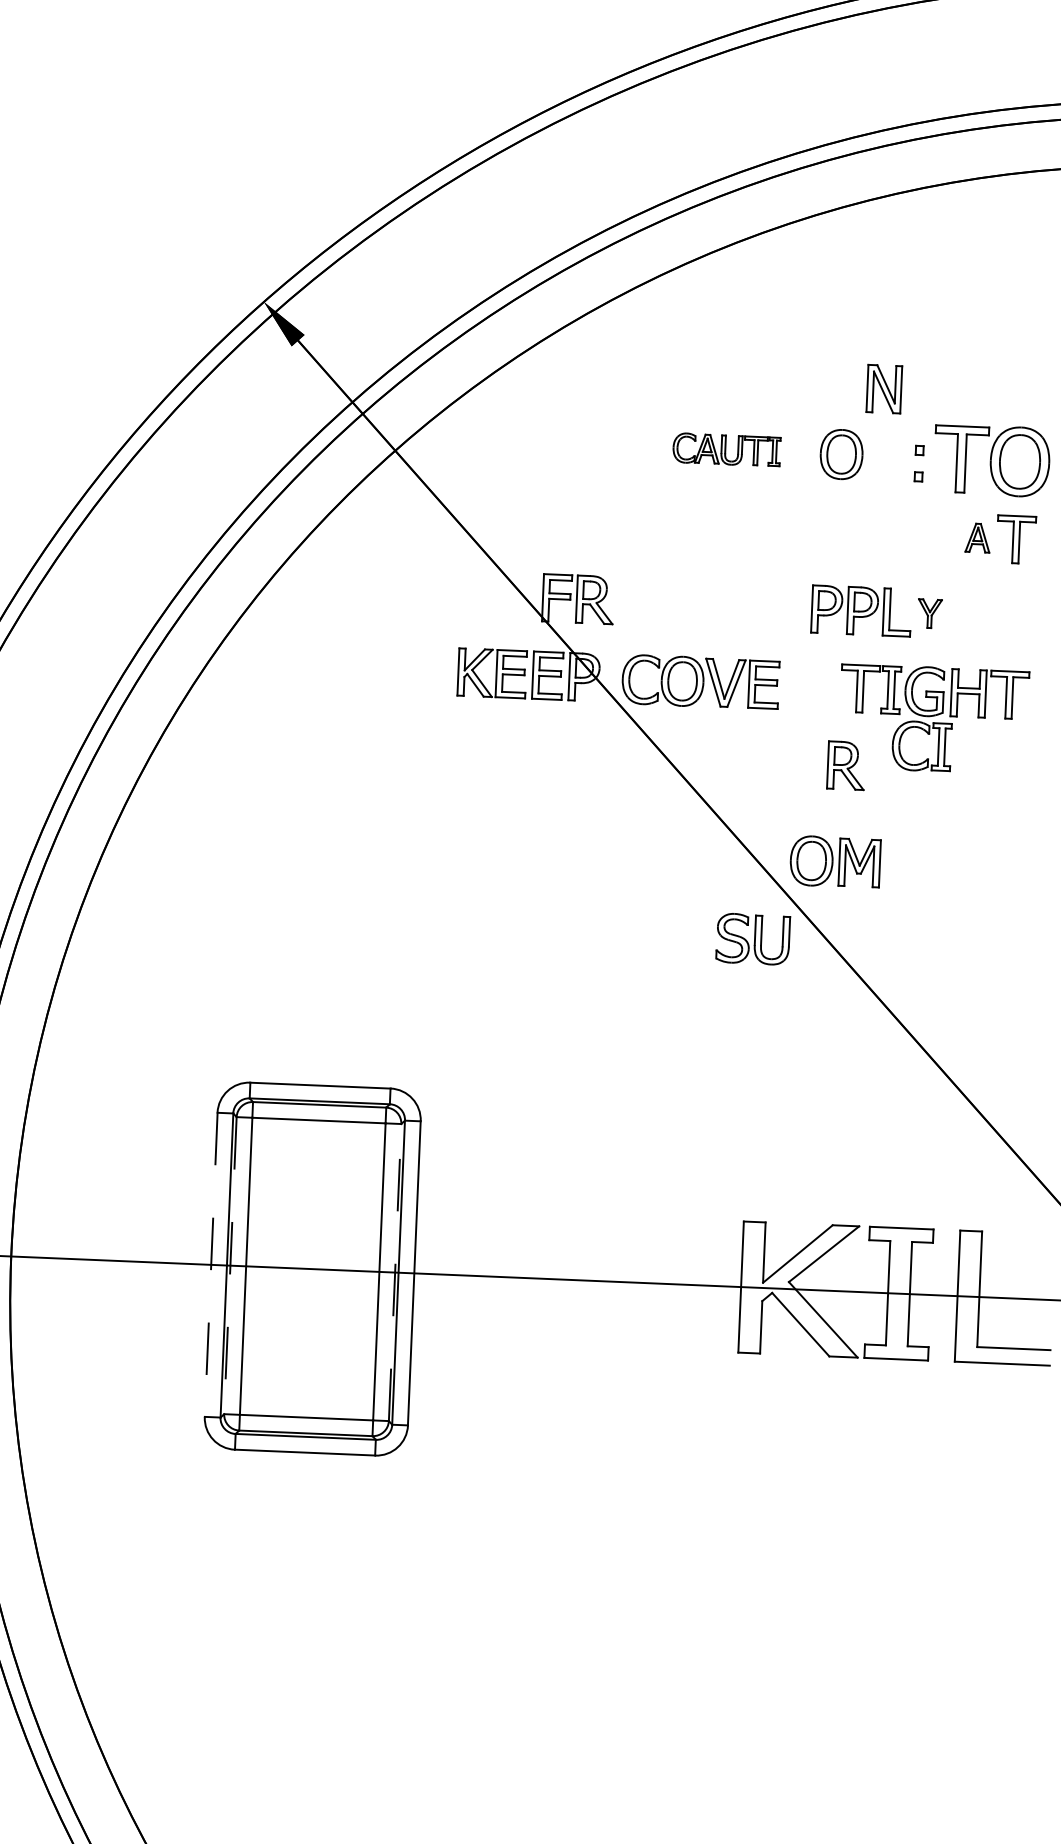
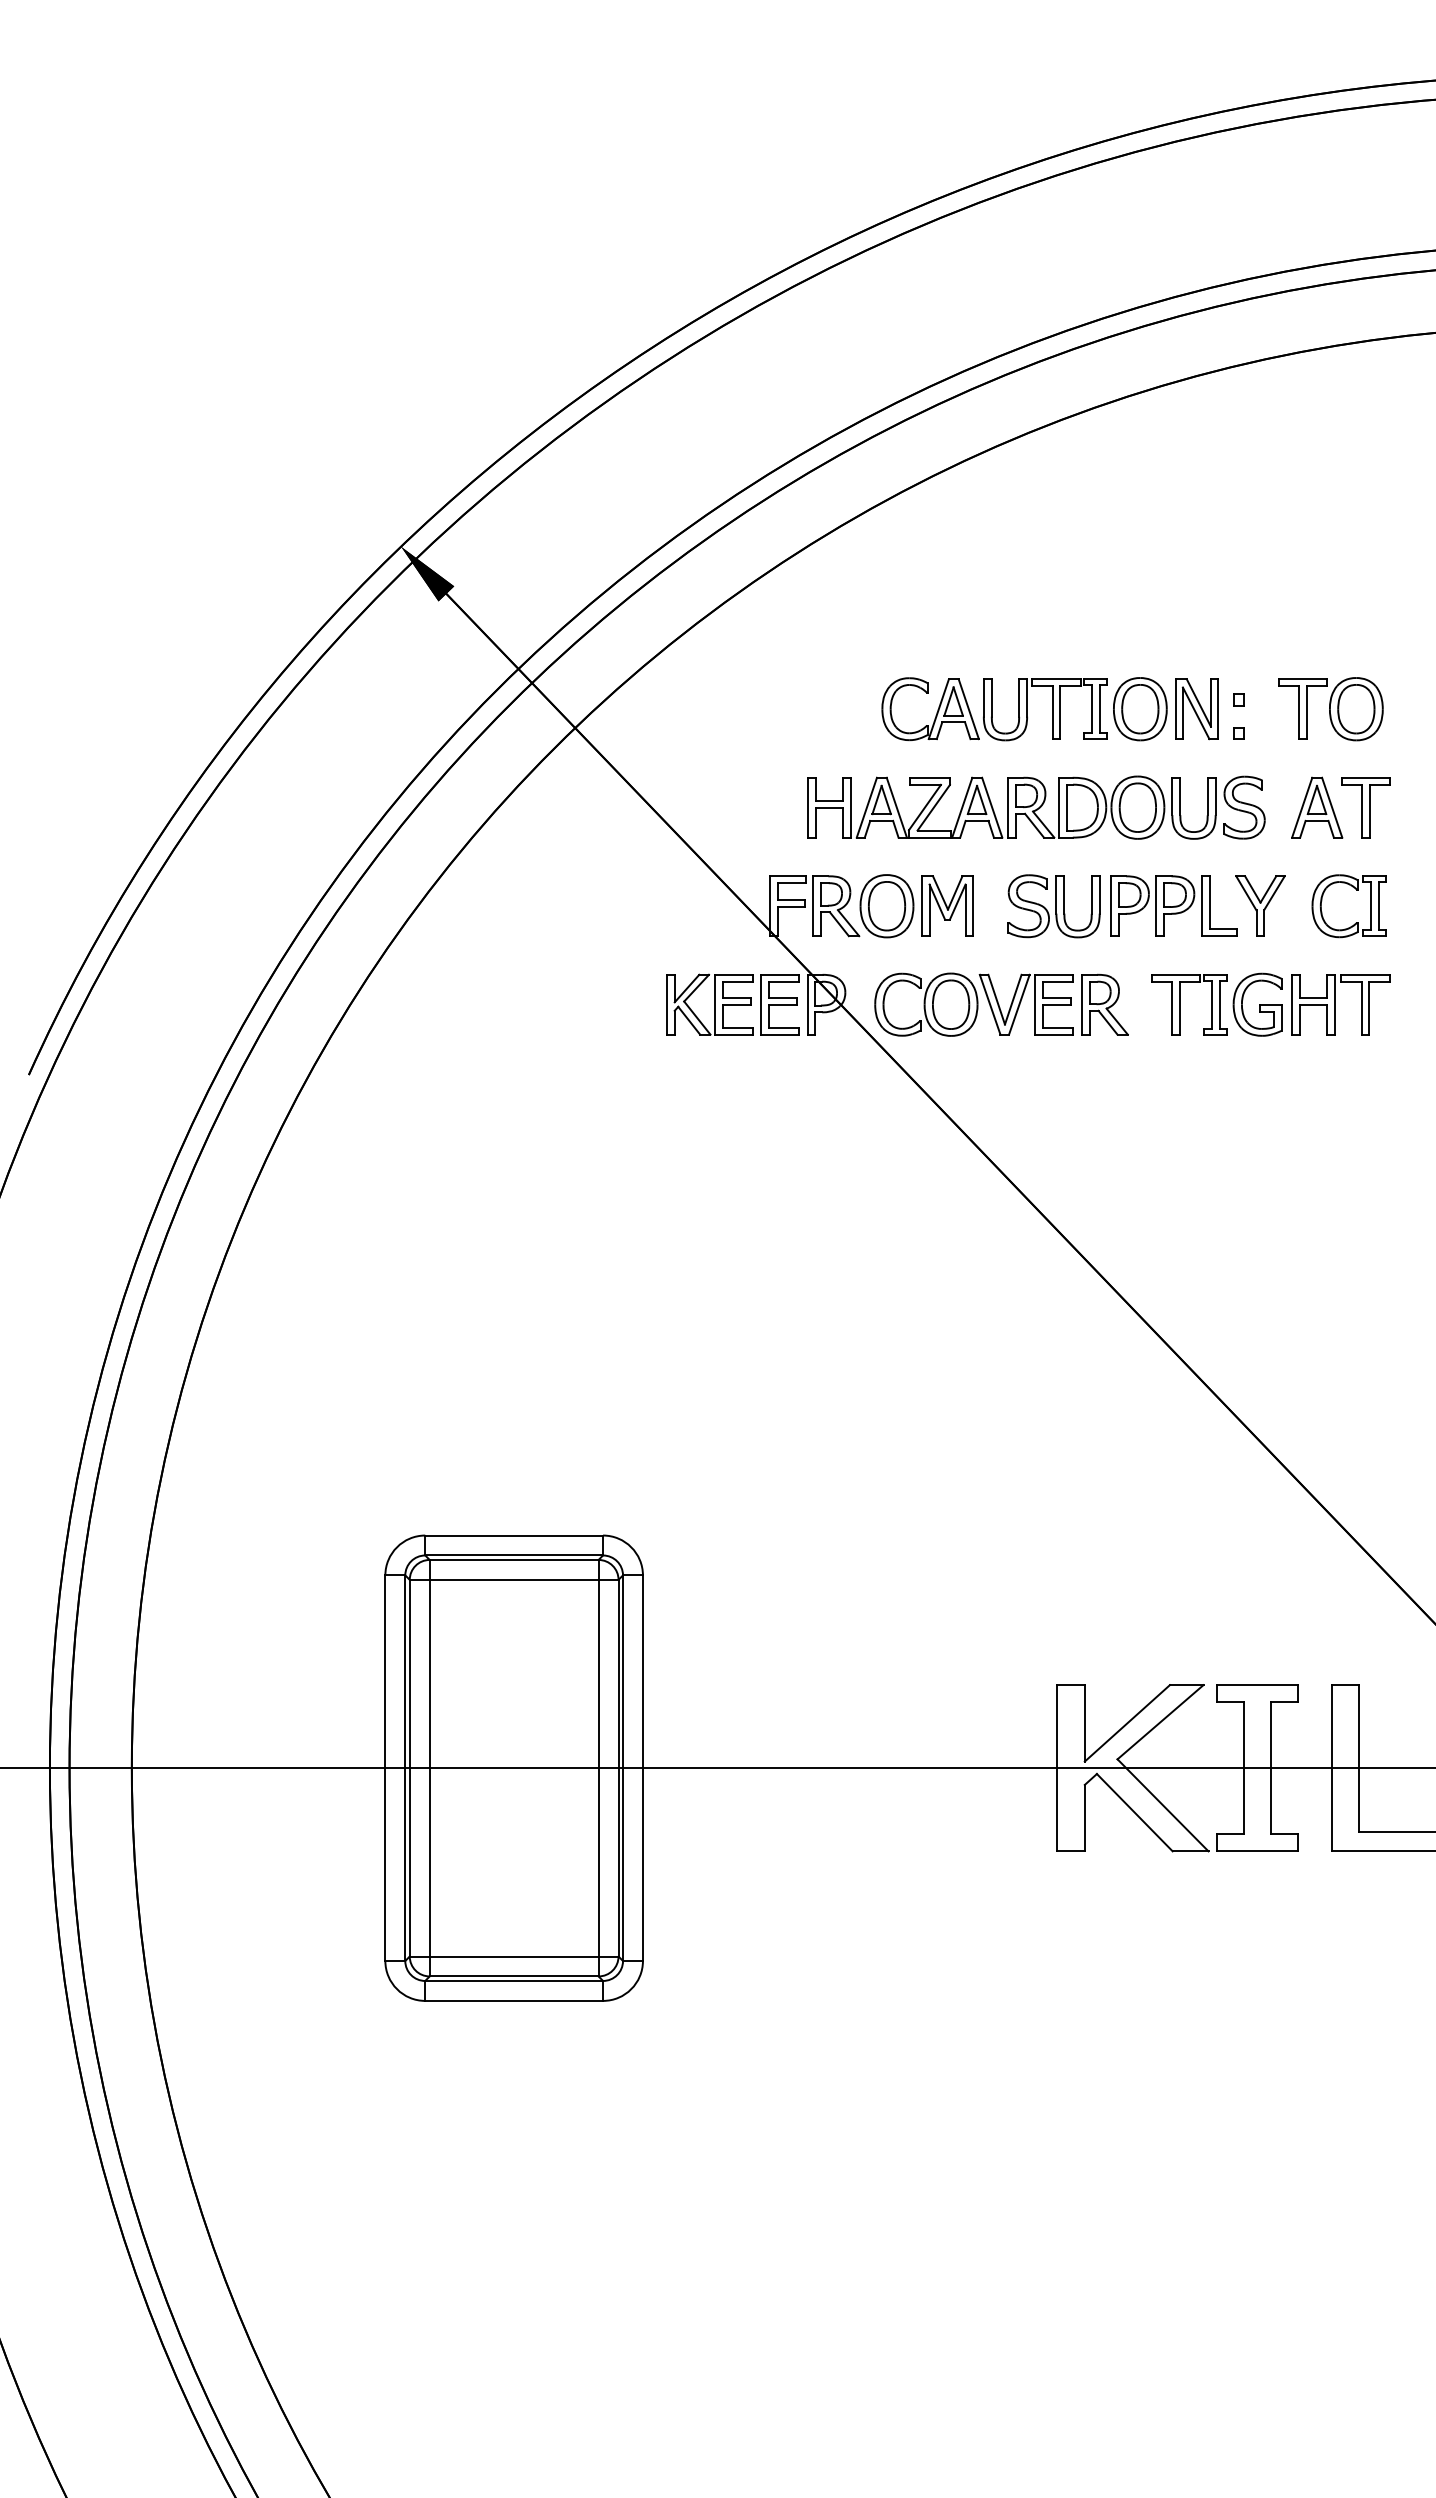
part: (884, 389) -> (1196, 709), moved
part: (726, 449) -> (994, 709), size x1.67
part: (991, 461) -> (1330, 709), size x0.71
part: (756, 528) -> (1036, 807), added
part: (978, 537) -> (1317, 807), size x1.67
part: (929, 613) -> (1260, 905), size x1.67
part: (926, 759) -> (1355, 922), moved
part: (846, 765) -> (1104, 1004), moved
part: (834, 862) -> (916, 906), moved
part: (752, 939) -> (1053, 906), moved
line: (211, 1265) -> (385, 1768), dashed -> solid
line: (230, 1265) -> (409, 1768), dashed -> solid
line: (395, 1272) -> (618, 1767), dashed -> solid

